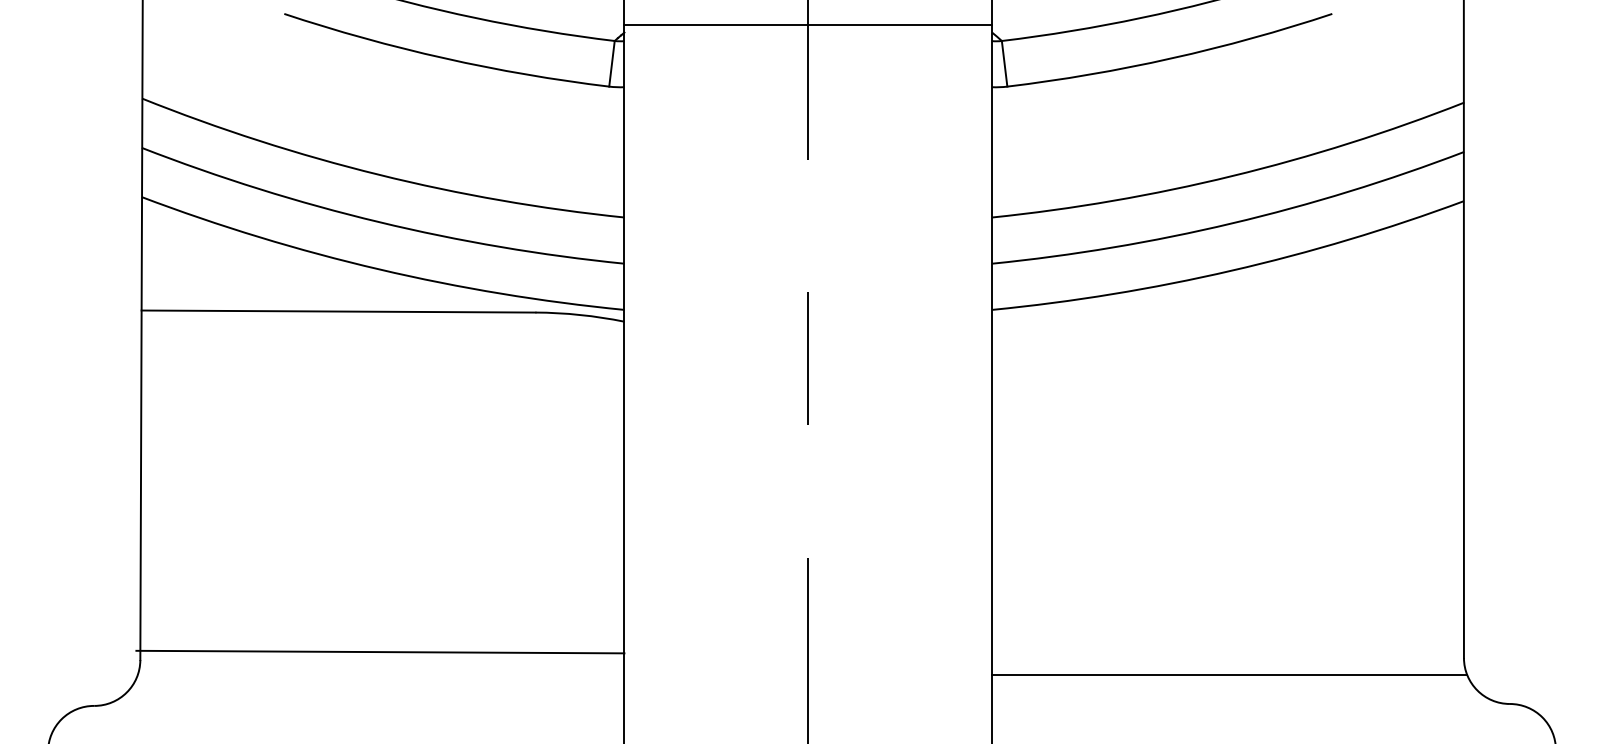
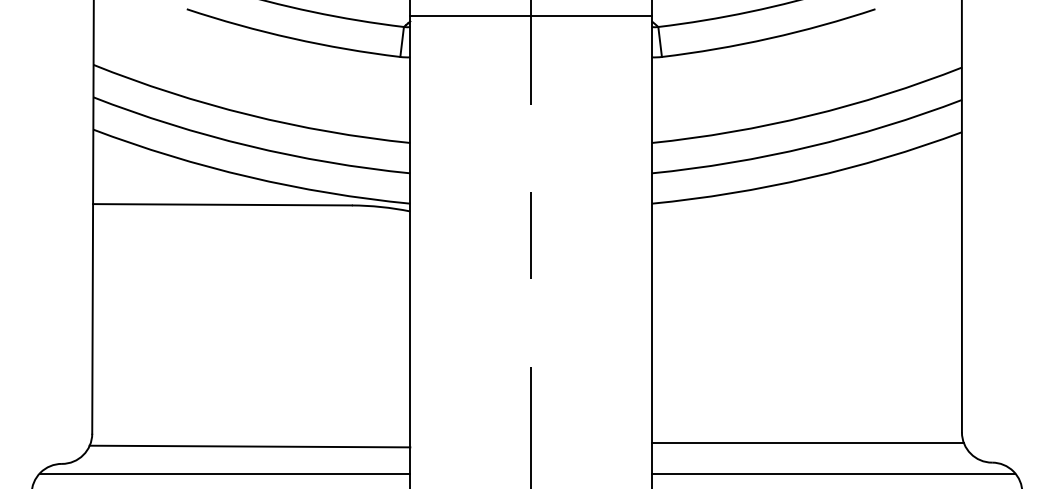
line: (379, 652) -> (249, 446), moved
line: (341, 720) -> (224, 473), added
line: (1268, 720) -> (833, 473), added

